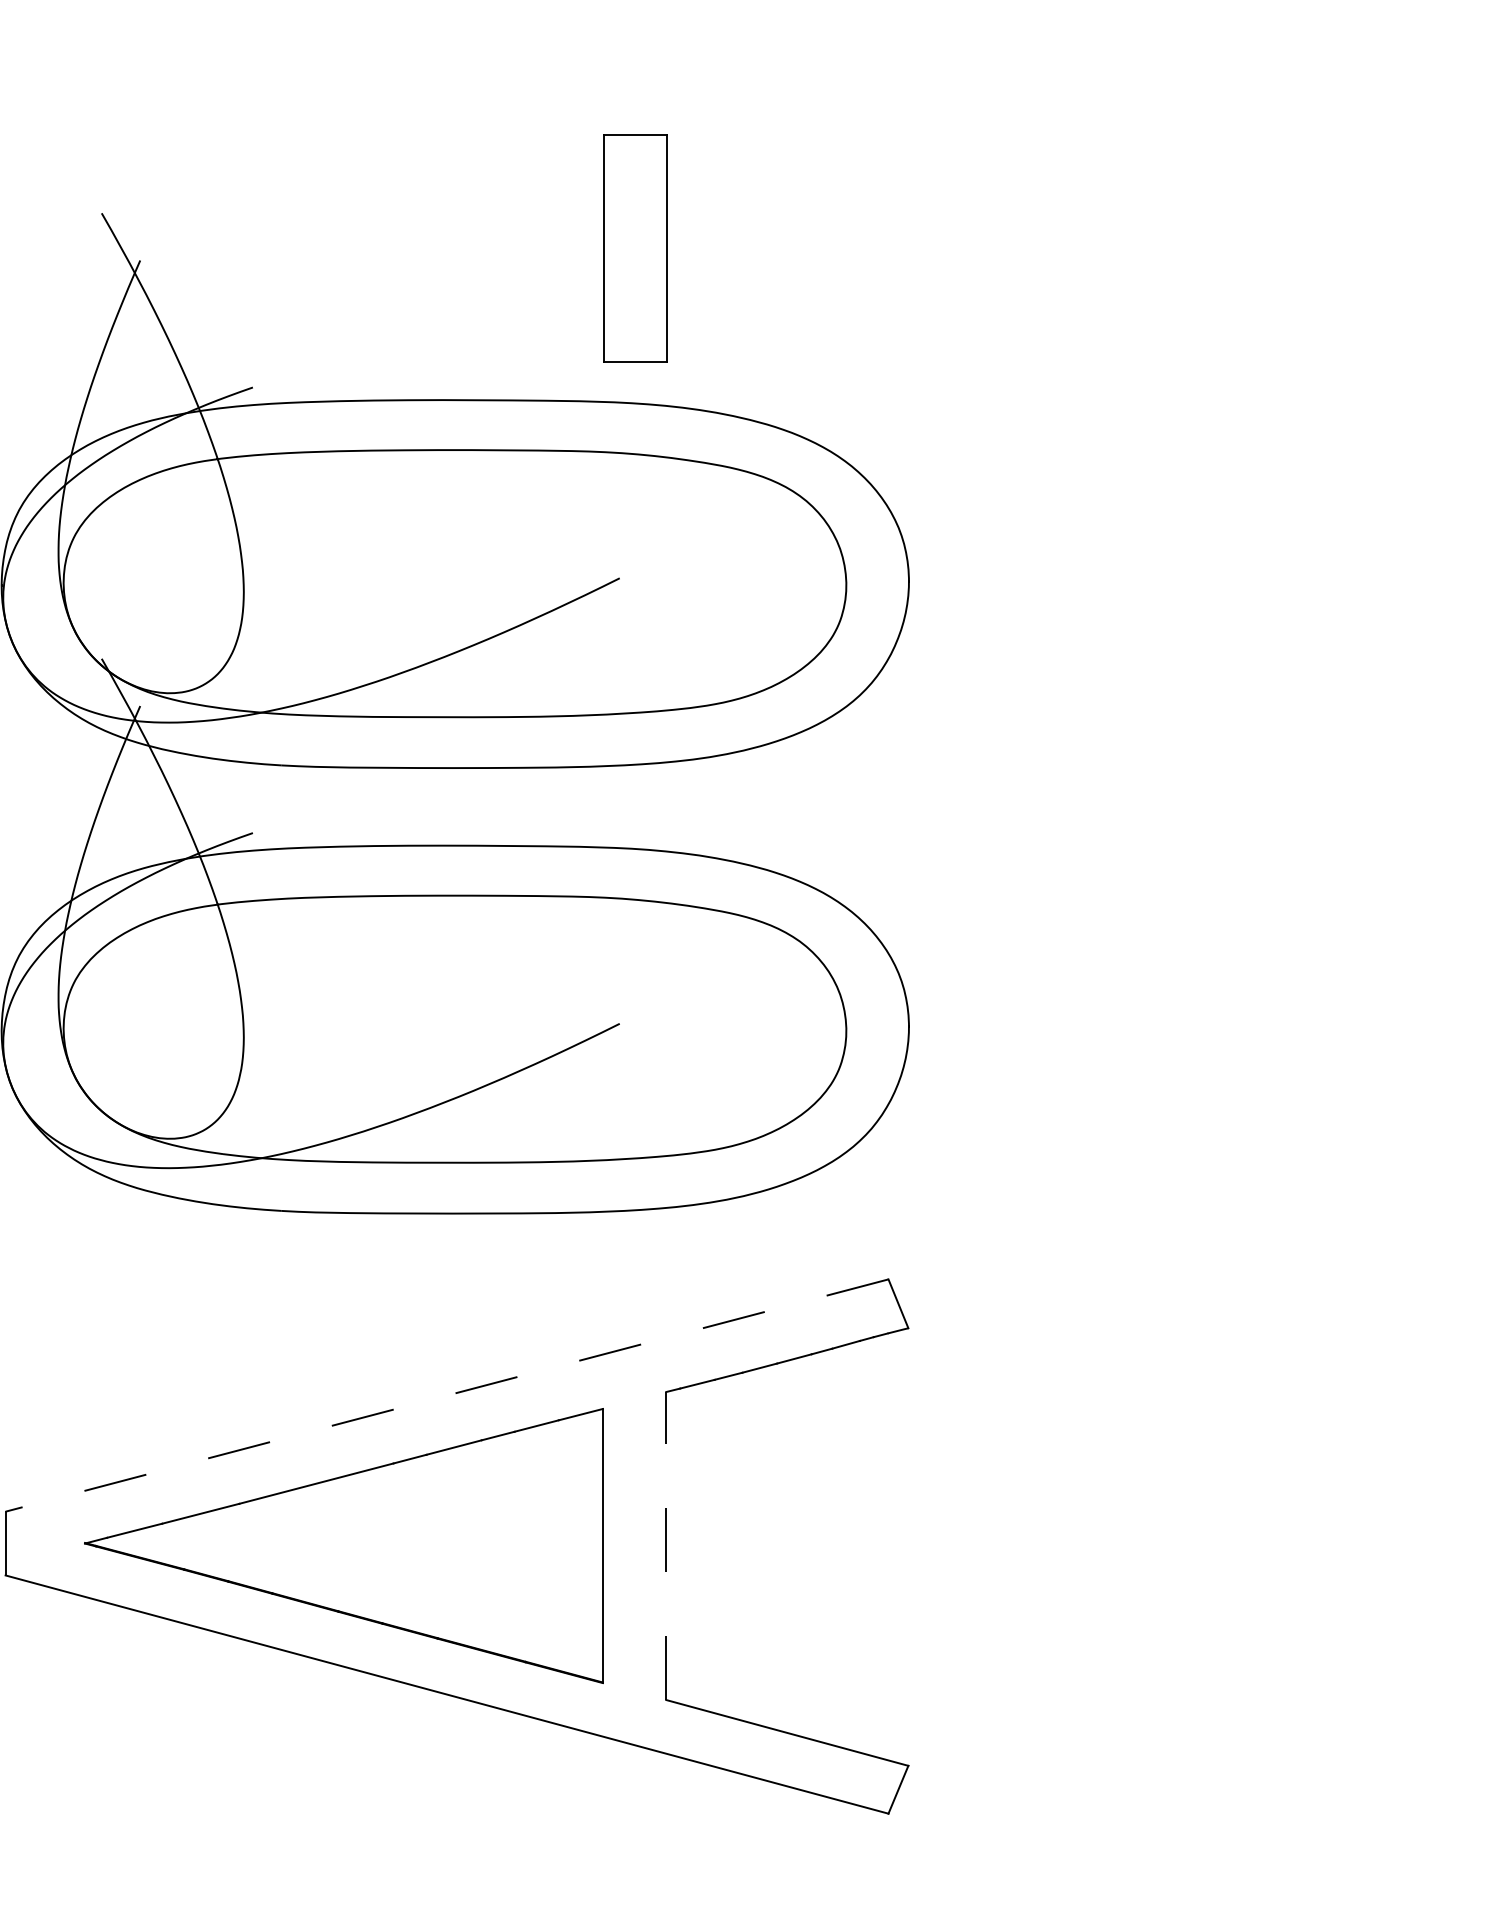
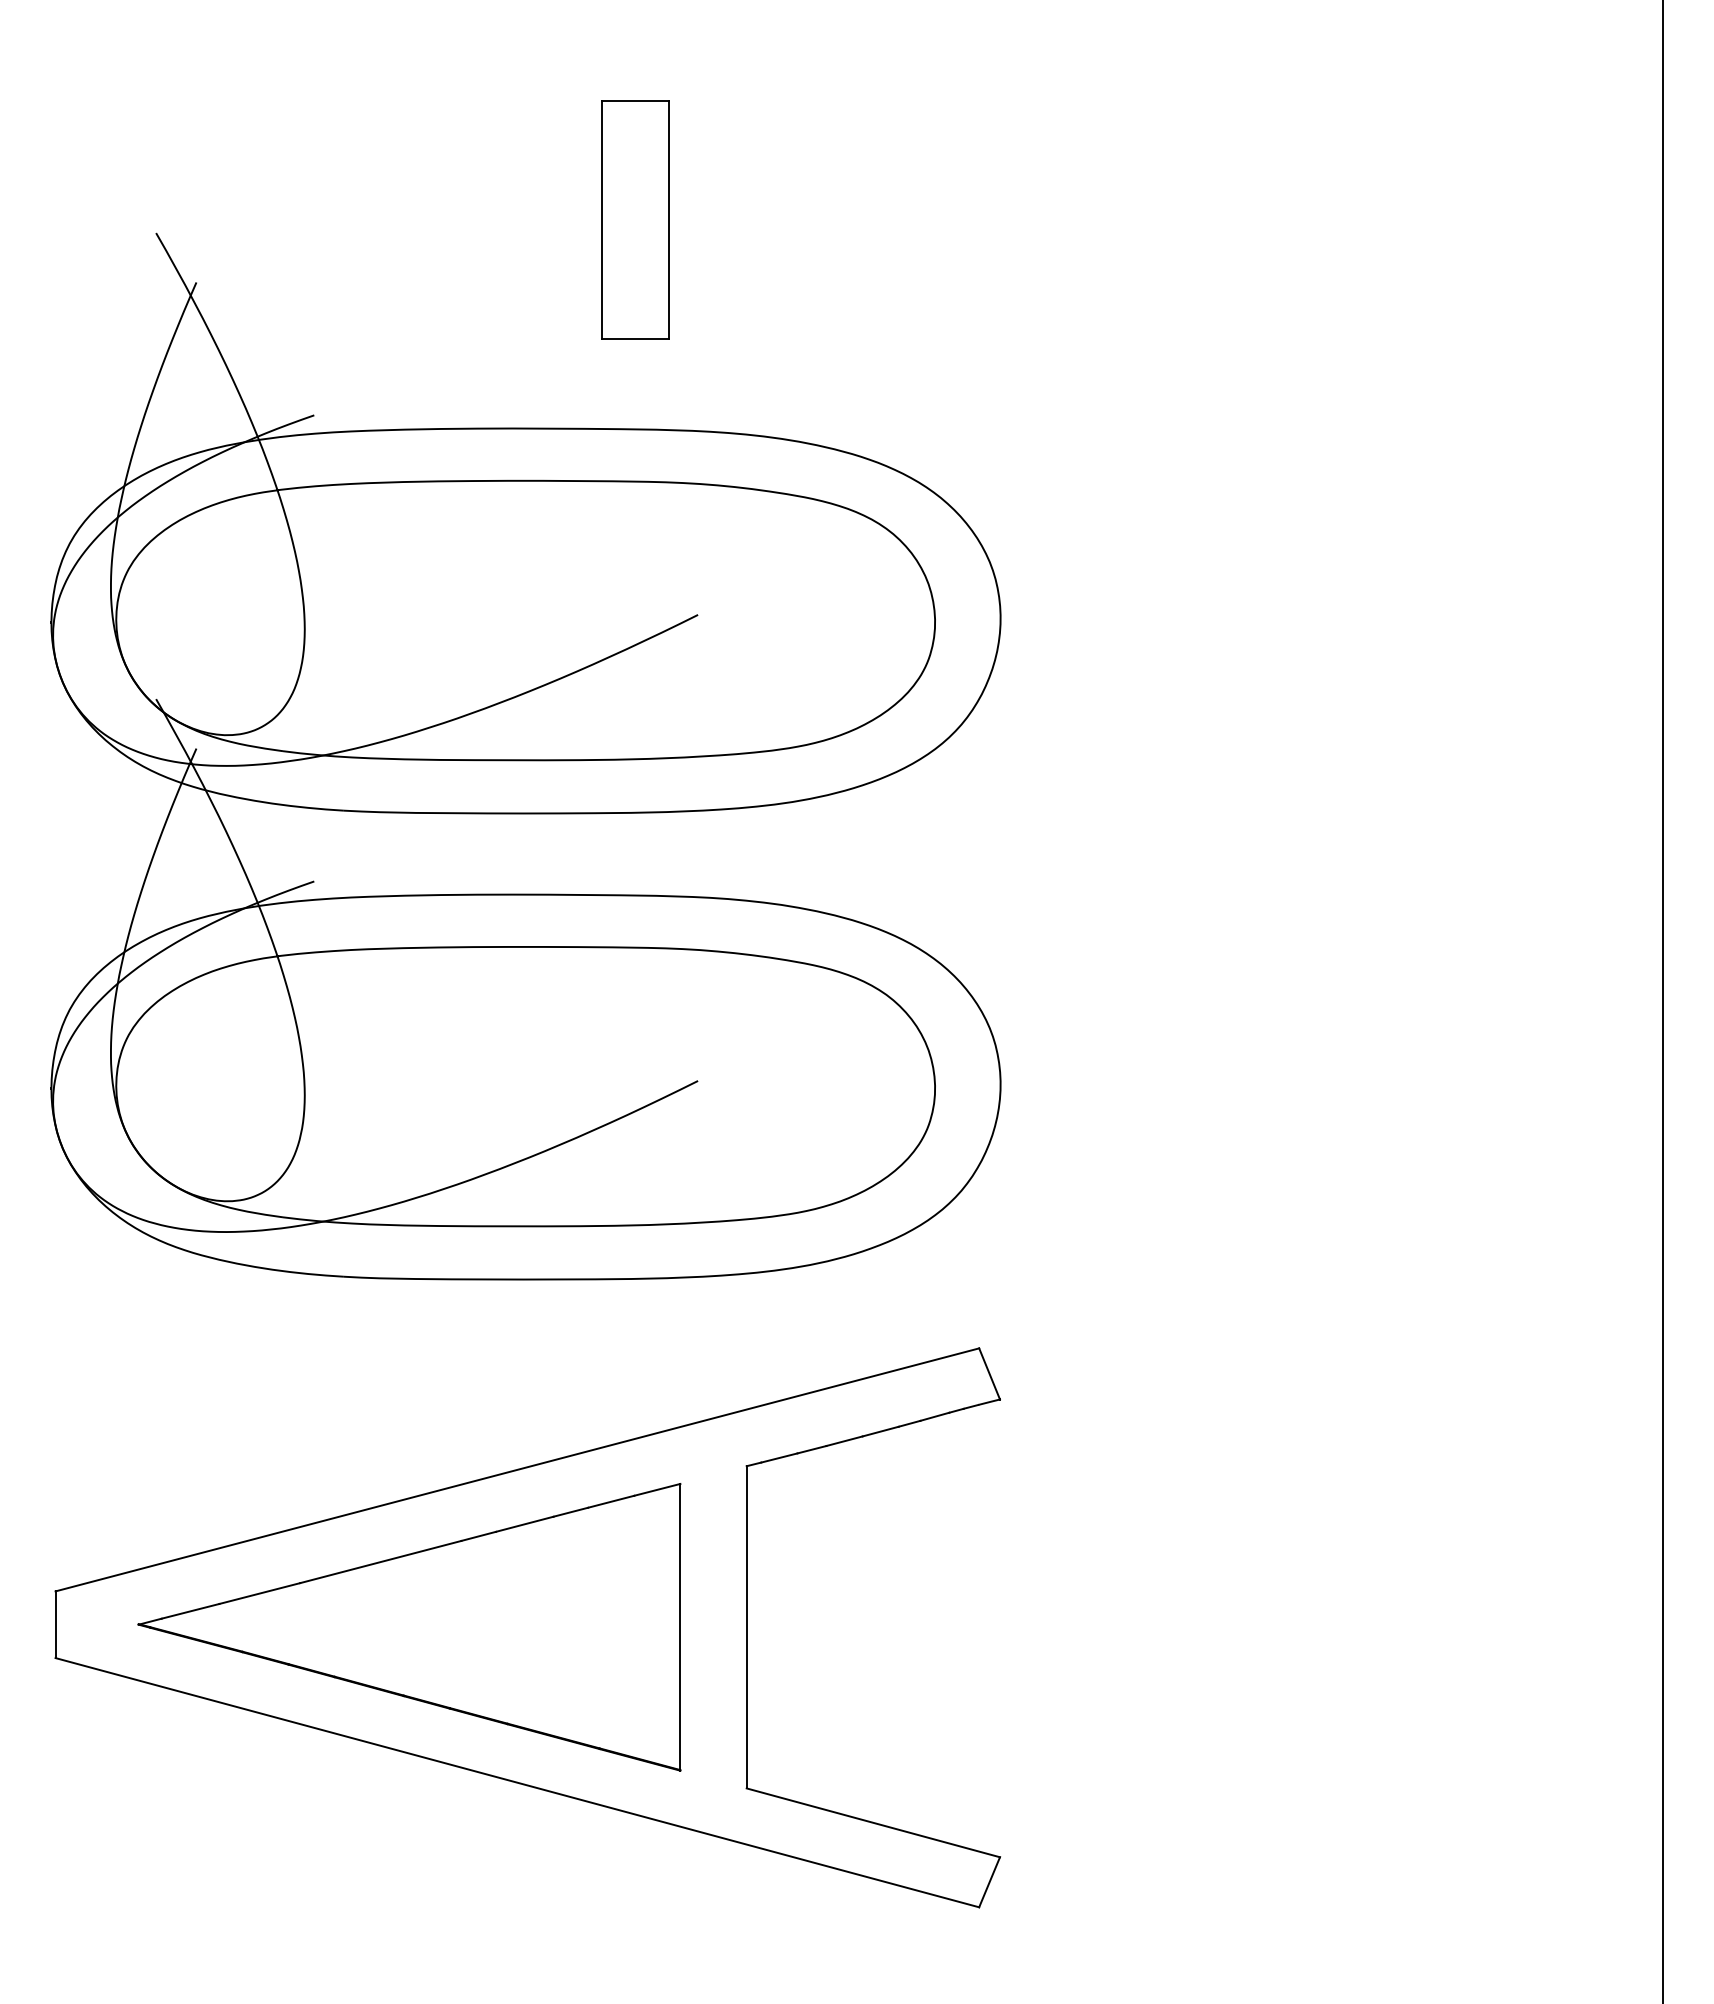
part: (635, 248) -> (635, 219), moved
line: (447, 1395) -> (517, 1469), dashed -> solid
line: (666, 1545) -> (746, 1626), dashed -> solid

